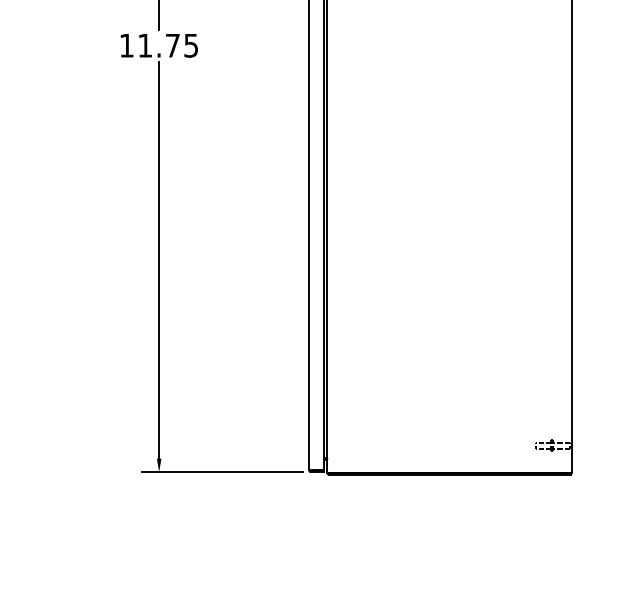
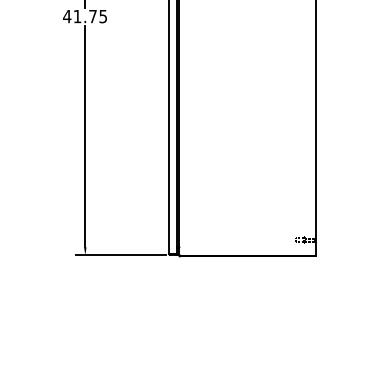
text: (127, 45) -> (67, 16), 11.75 -> 41.75

